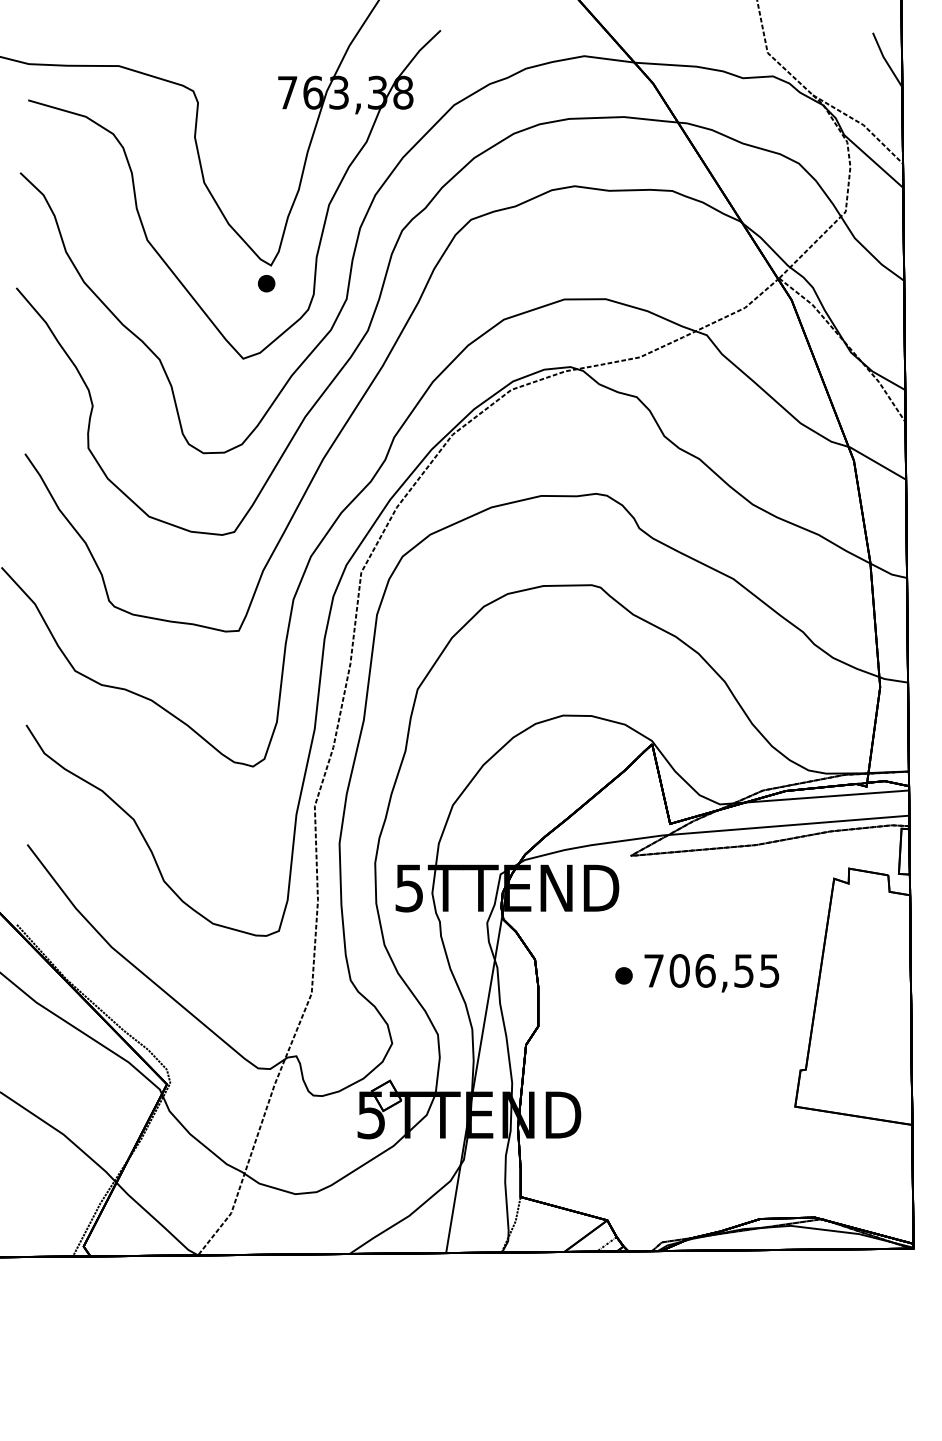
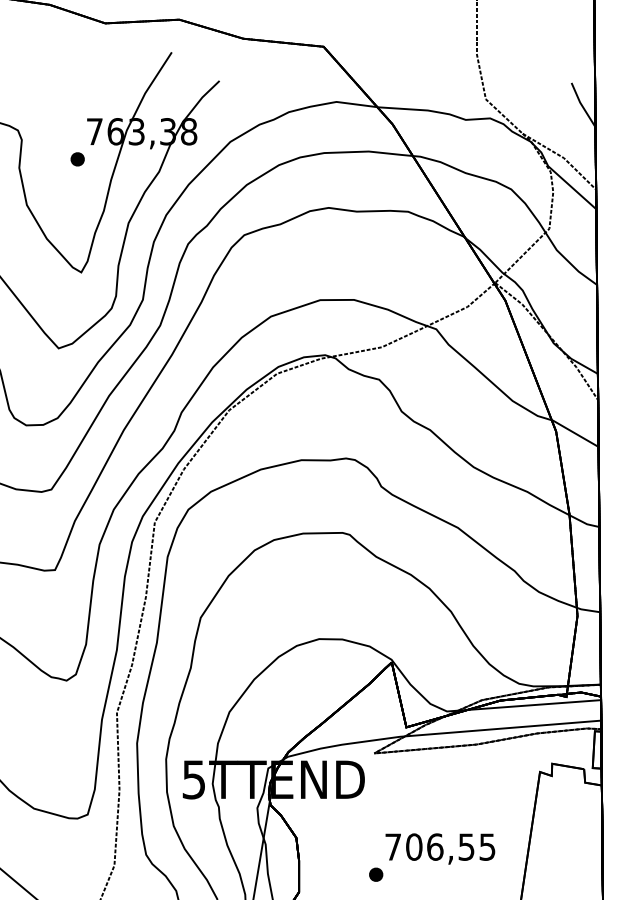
part: (266, 283) -> (77, 159), moved
part: (623, 975) -> (375, 874), moved

